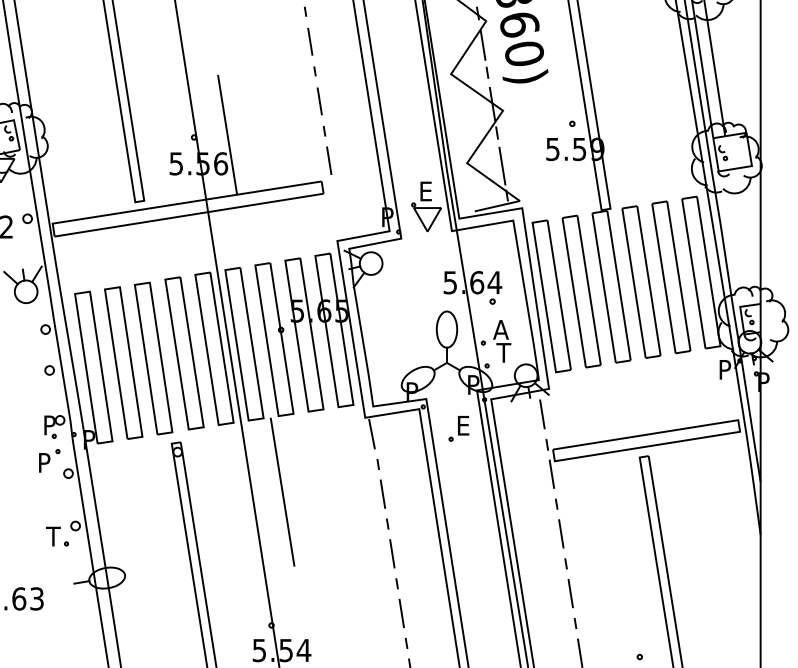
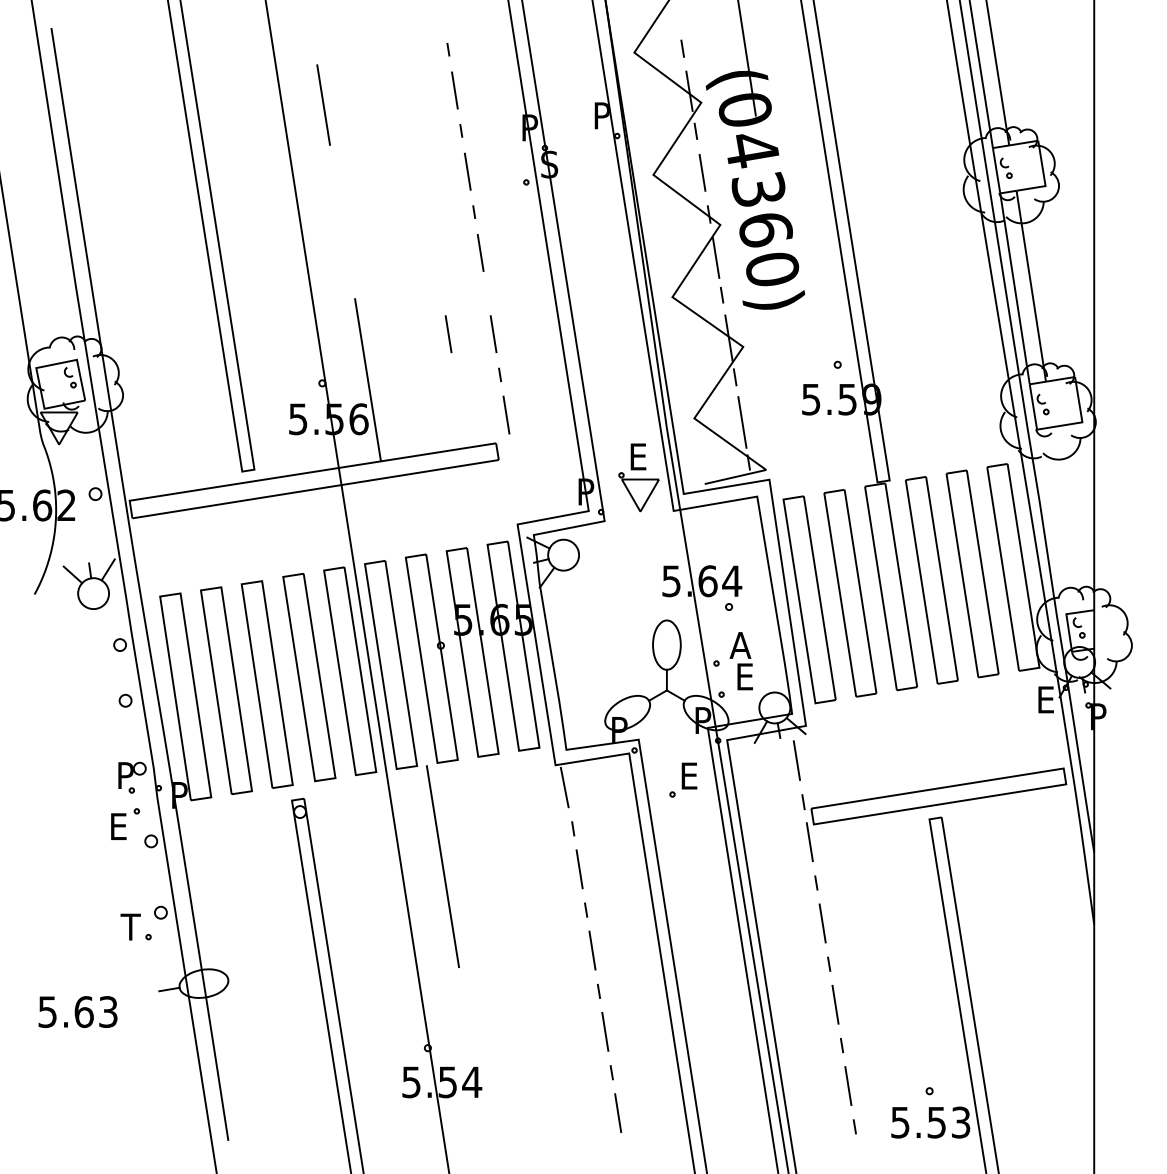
line: (314, 71) -> (486, 293), removed
line: (286, 101) -> (448, 334), added
text: (503, 352) -> (744, 676), T -> E
text: (726, 369) -> (1047, 699), P -> E
text: (45, 462) -> (120, 826), P -> E

